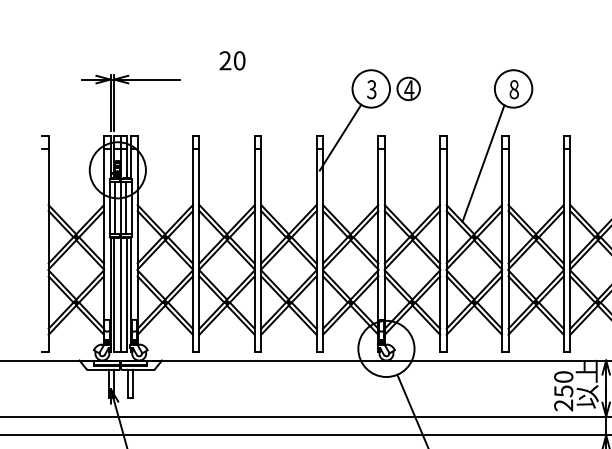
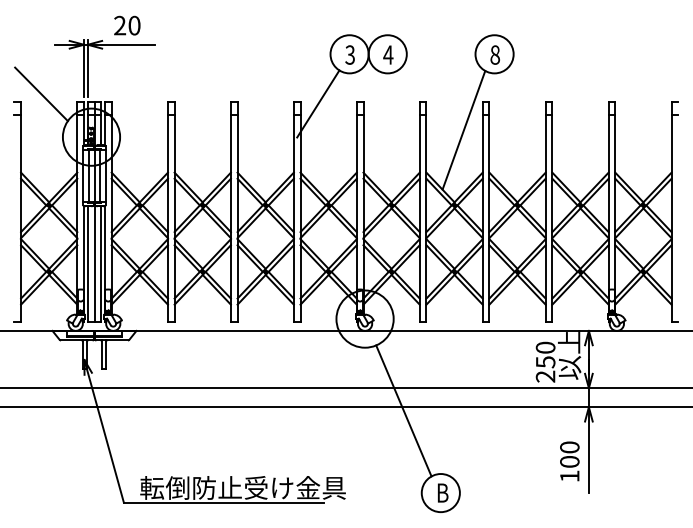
text: (232, 60) -> (127, 25), moved
circle: (408, 89) -> (387, 54), size x1.67
line: (68, 128) -> (41, 94), added

